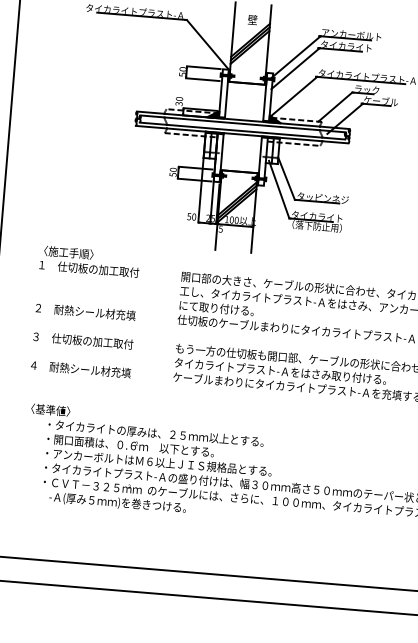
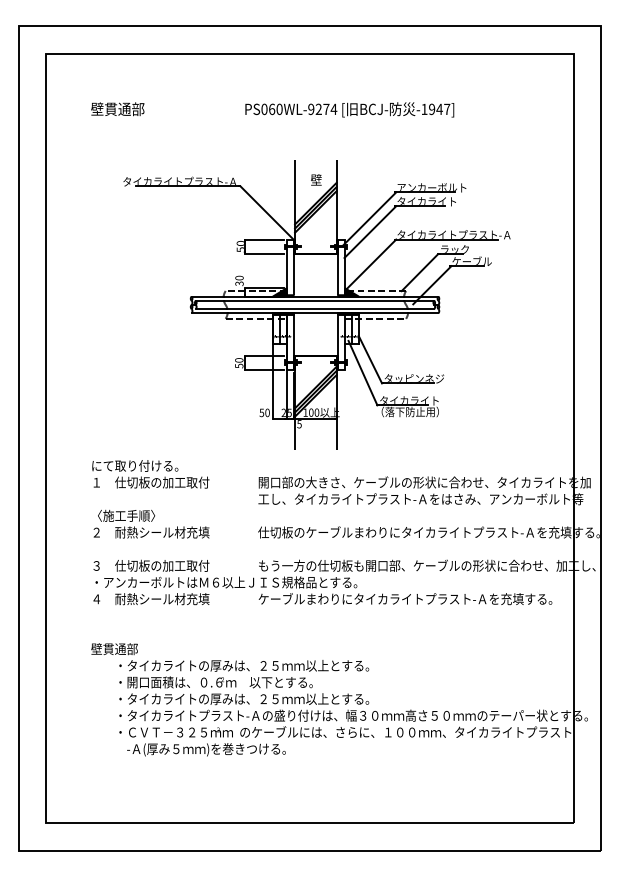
text: (76, 253) -> (135, 465), 〈施工手順〉 -> にて取り付ける。
text: (147, 302) -> (221, 515), にて取り付ける。 -> 〈施工手順〉
text: (209, 365) -> (299, 582), タイカライトプラスト-Ａをはさみ取り付ける。 -> ・アンカーボルトはＭ６以上ＪＩＳ規格品とする。
text: (48, 410) -> (117, 649), 〈基準値〉 -> 壁貫通部
text: (162, 463) -> (254, 699), ・アンカーボルトはＭ６以上ＪＩＳ規格品とする。 -> ・タイカライトの厚みは、２５ｍｍ以上とする。

